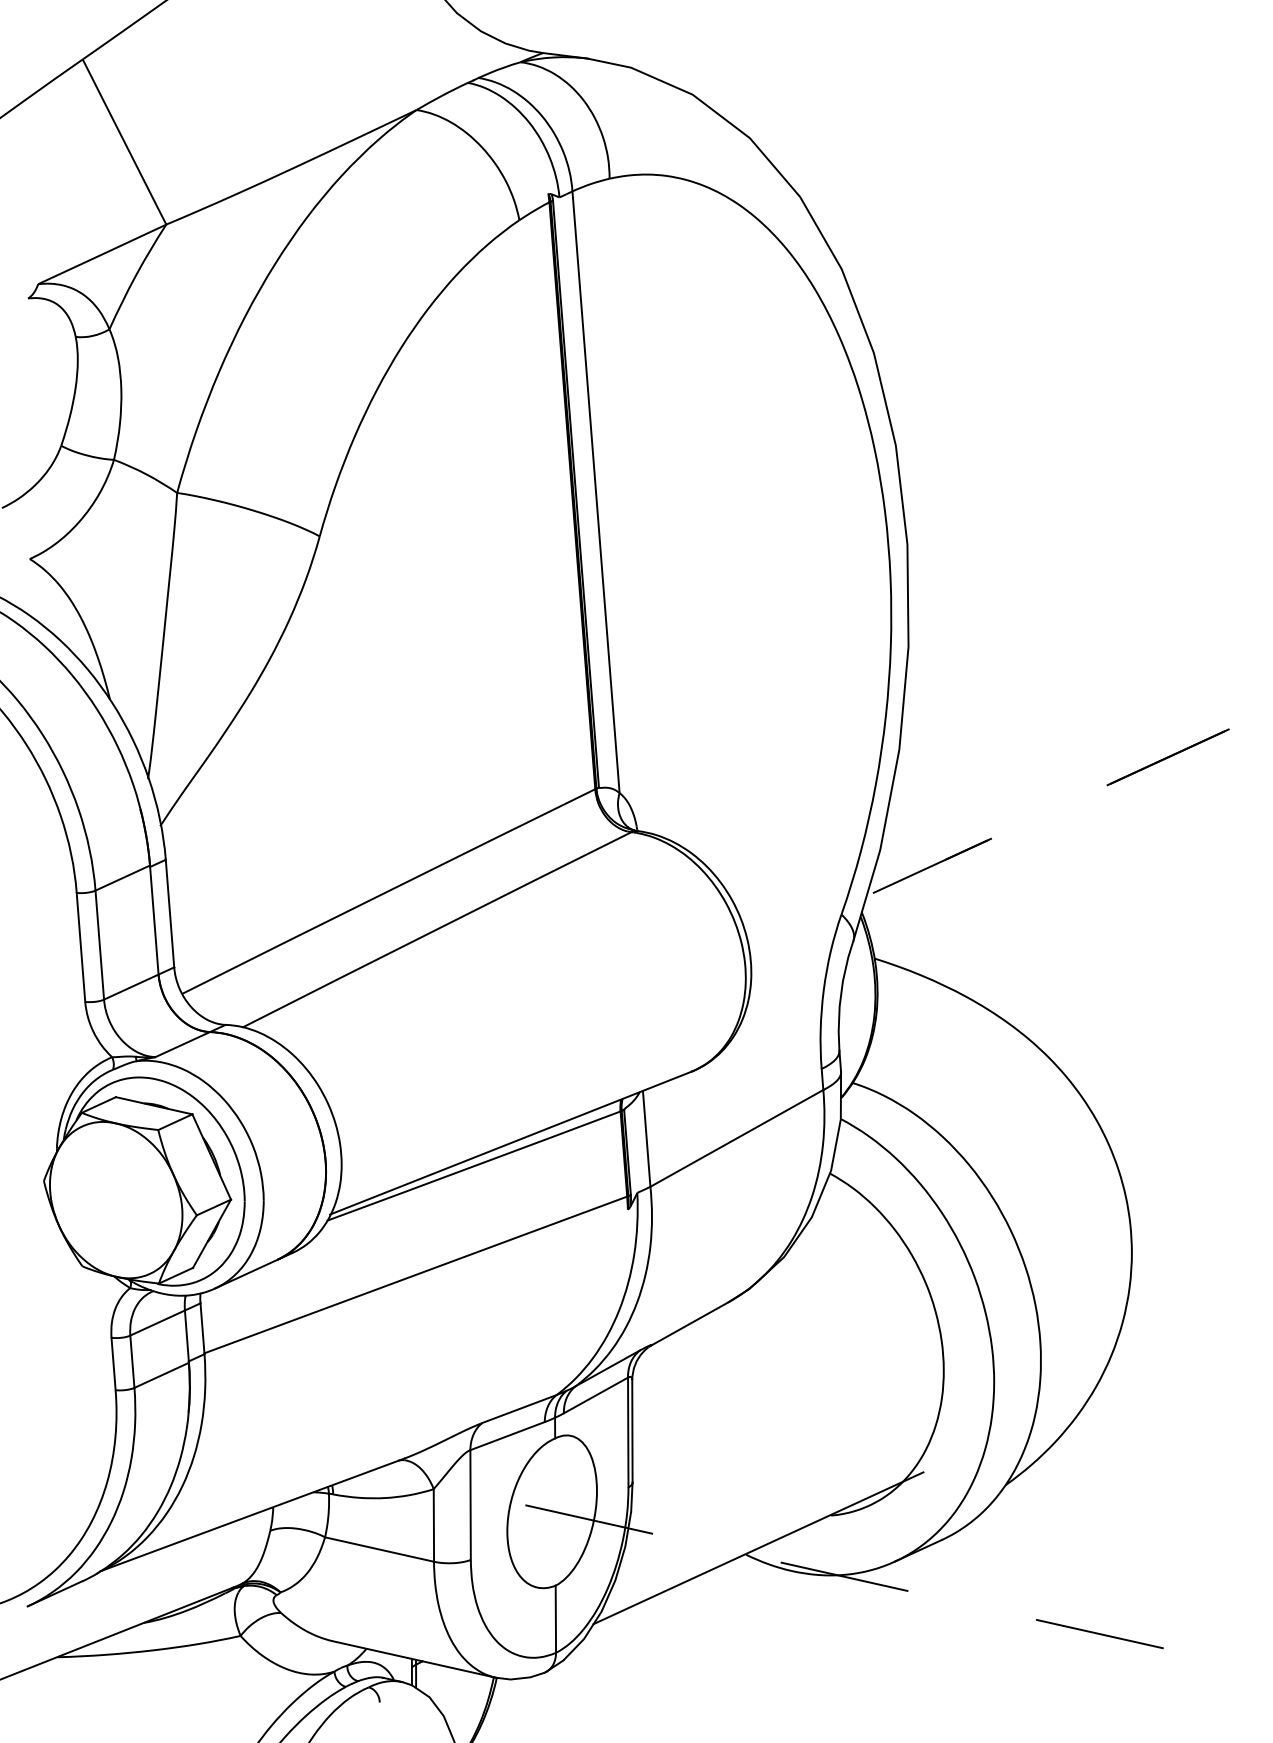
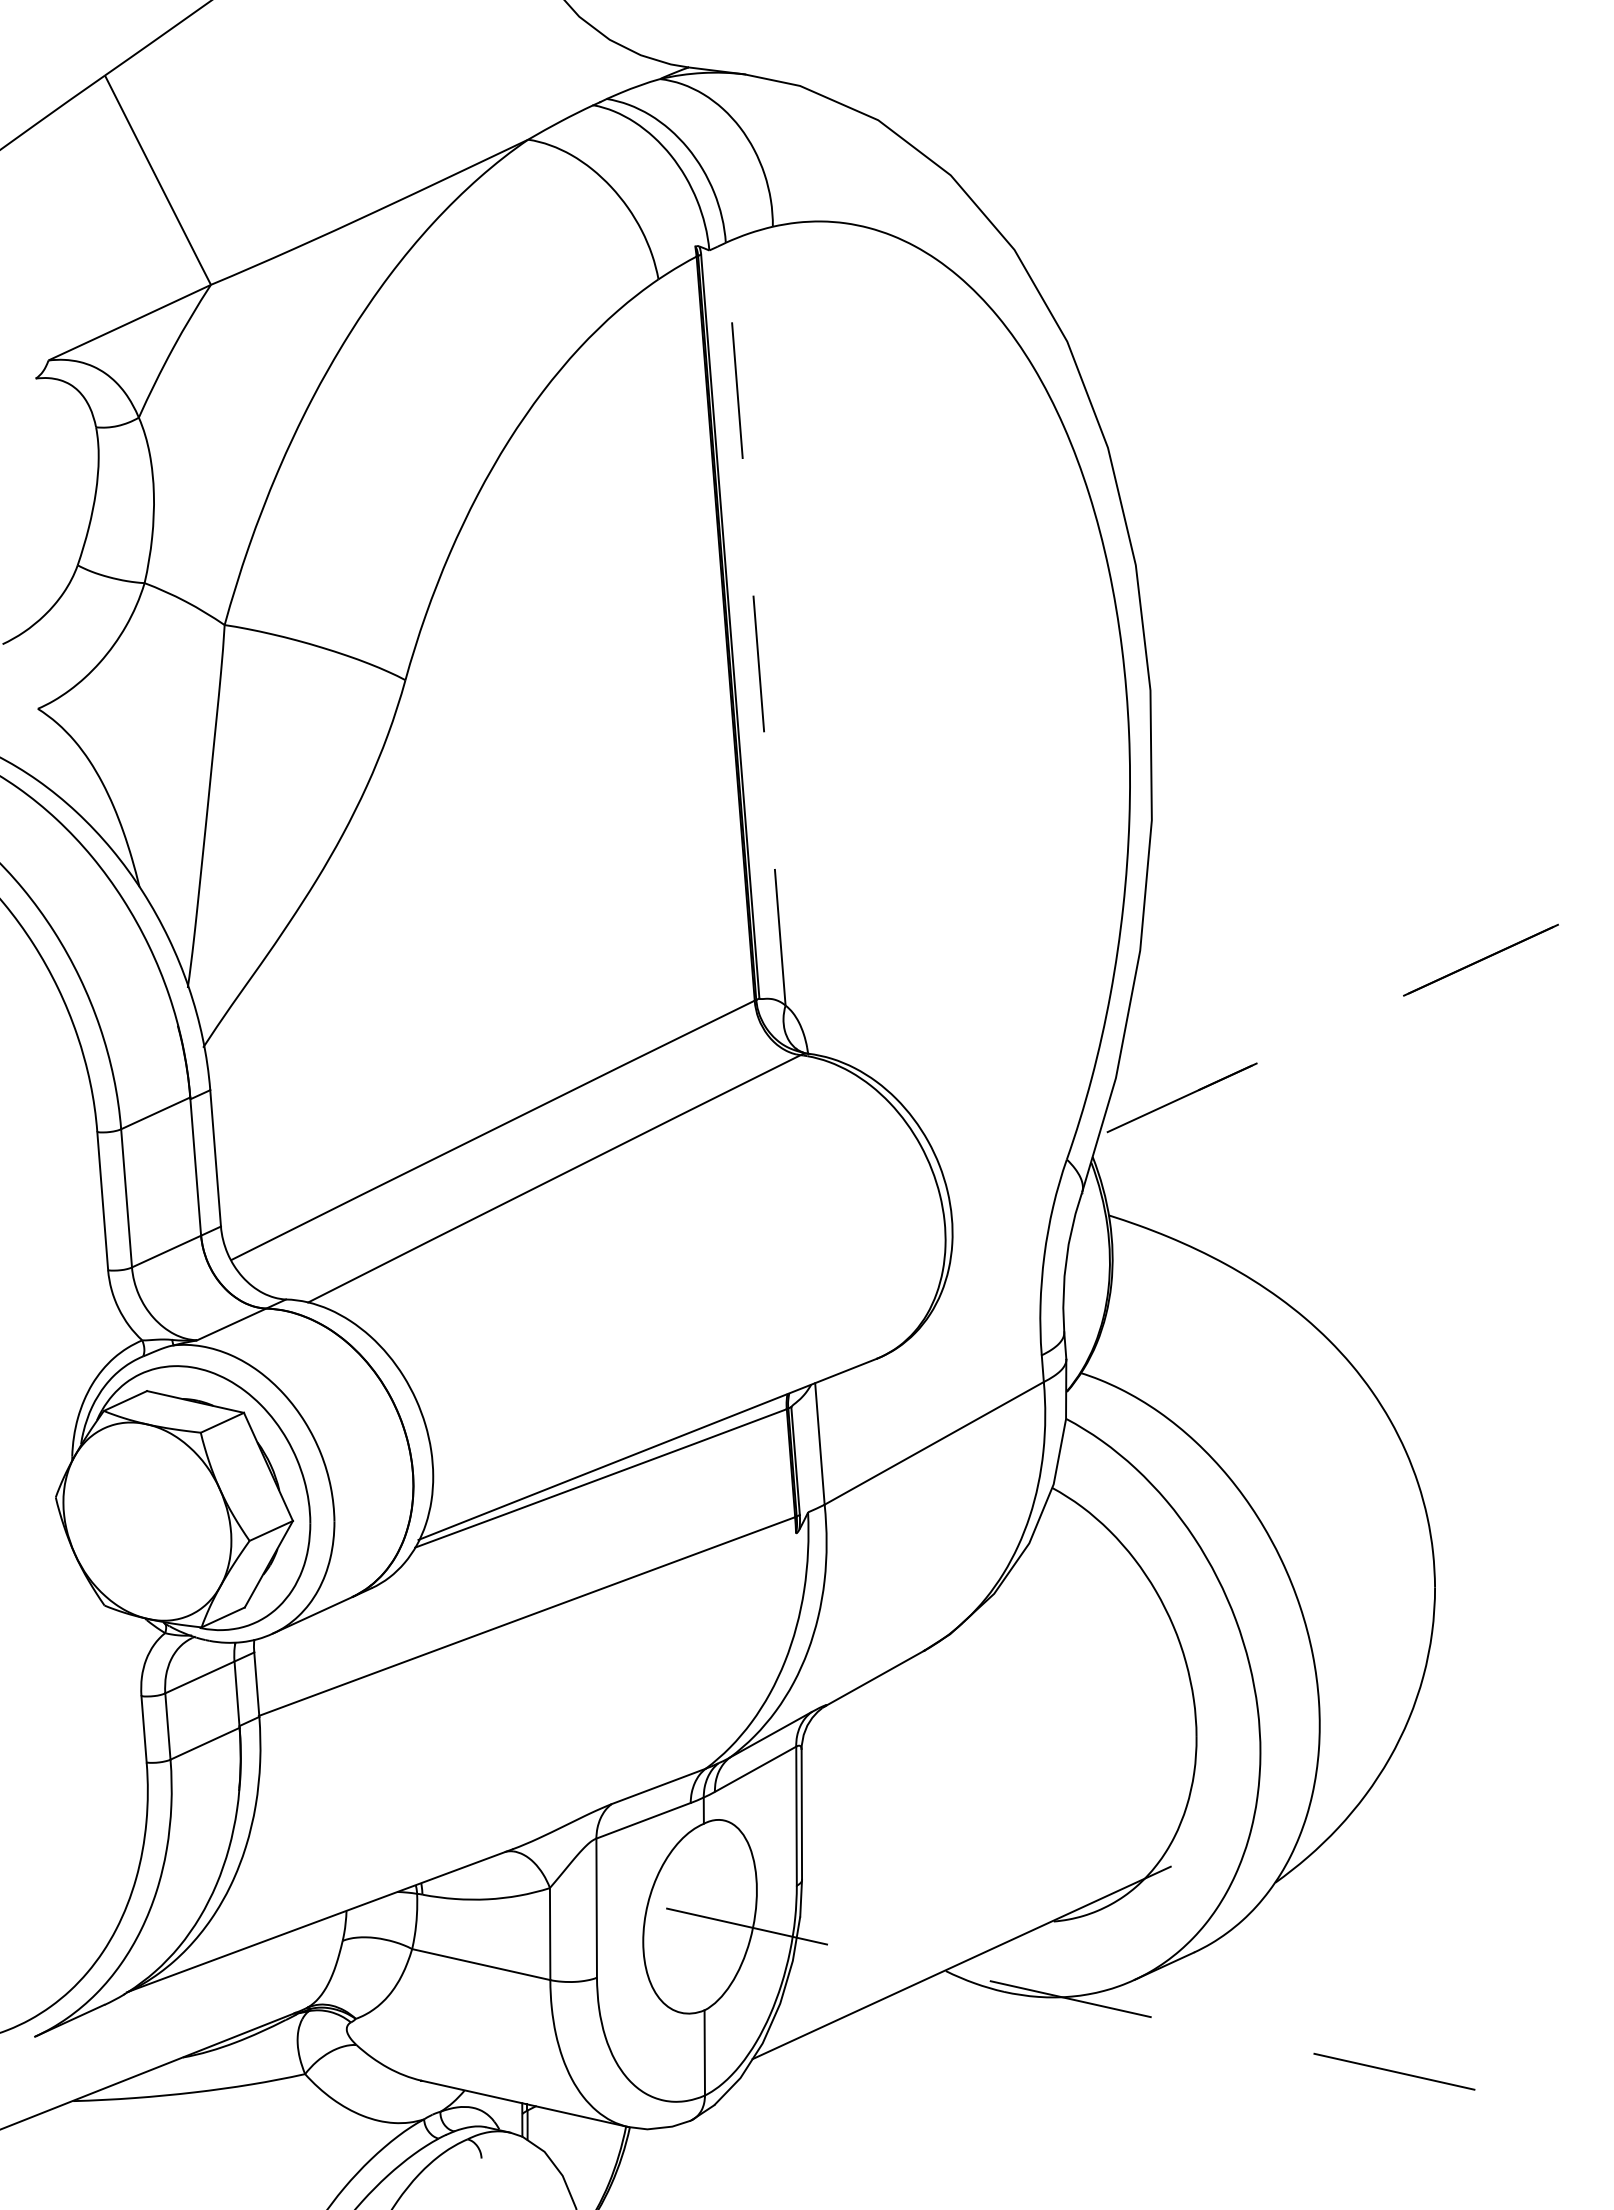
line: (595, 492) -> (755, 624), solid -> dashed

